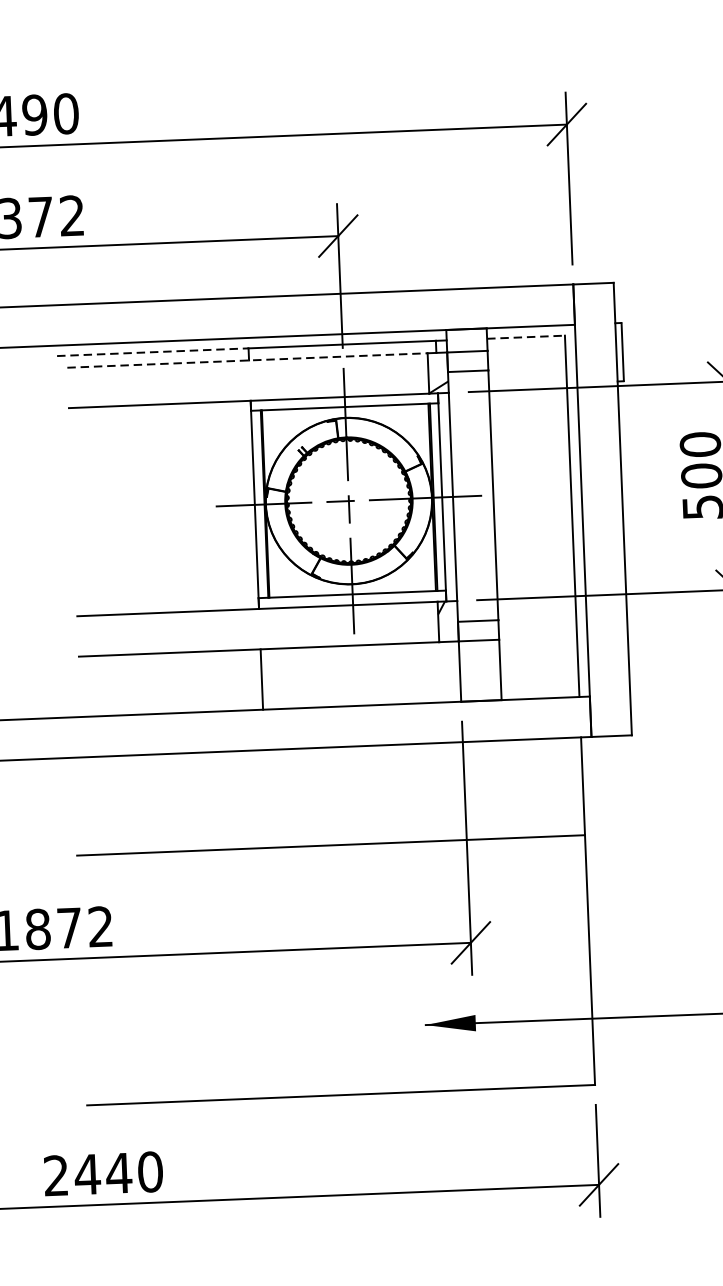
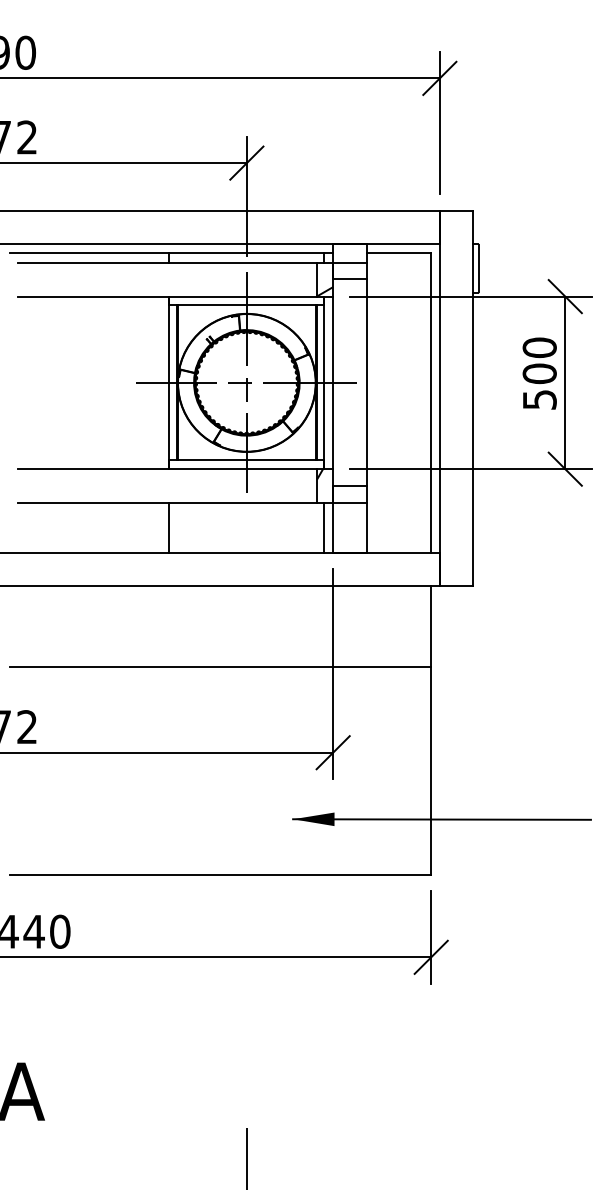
line: (526, 337) -> (399, 253), dashed -> solid
line: (152, 352) -> (89, 253), dashed -> solid
line: (248, 360) -> (168, 263), dashed -> solid
line: (449, 671) -> (324, 527), added

